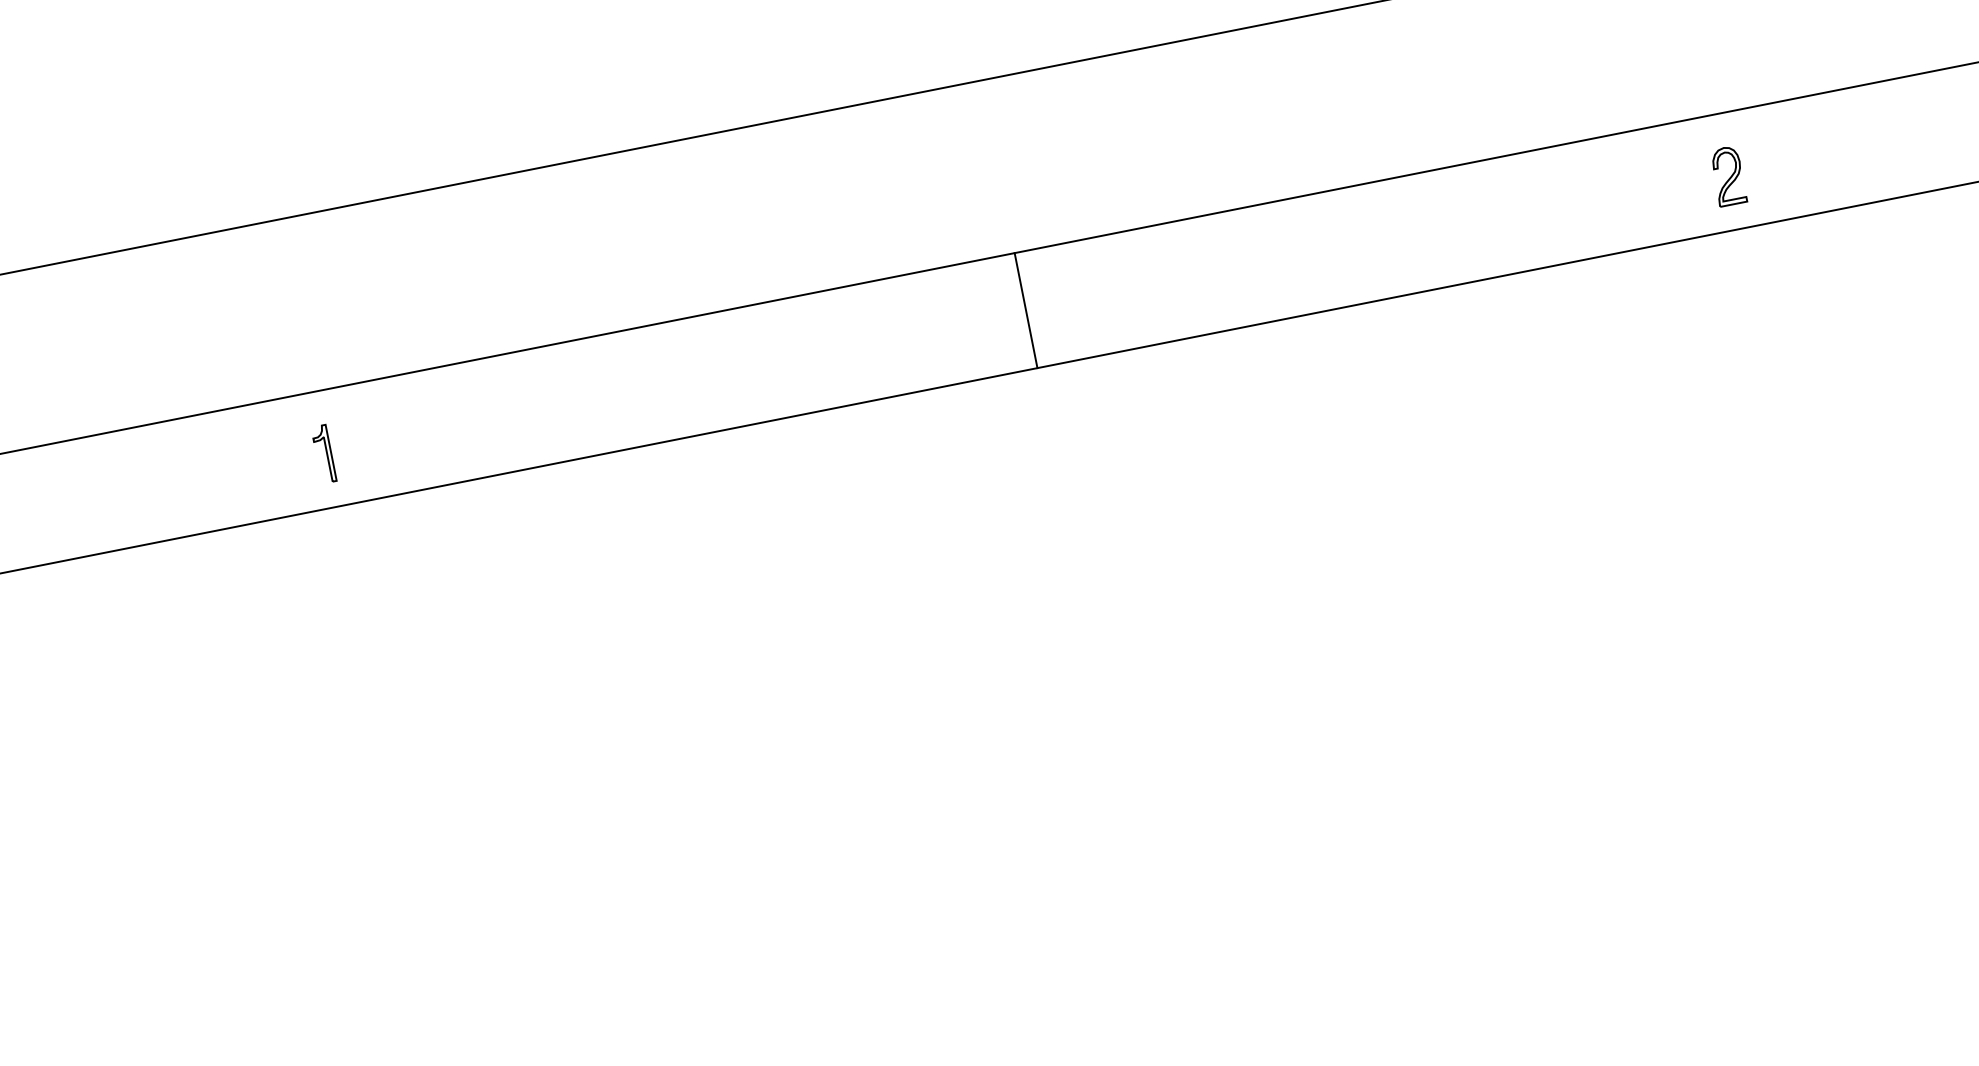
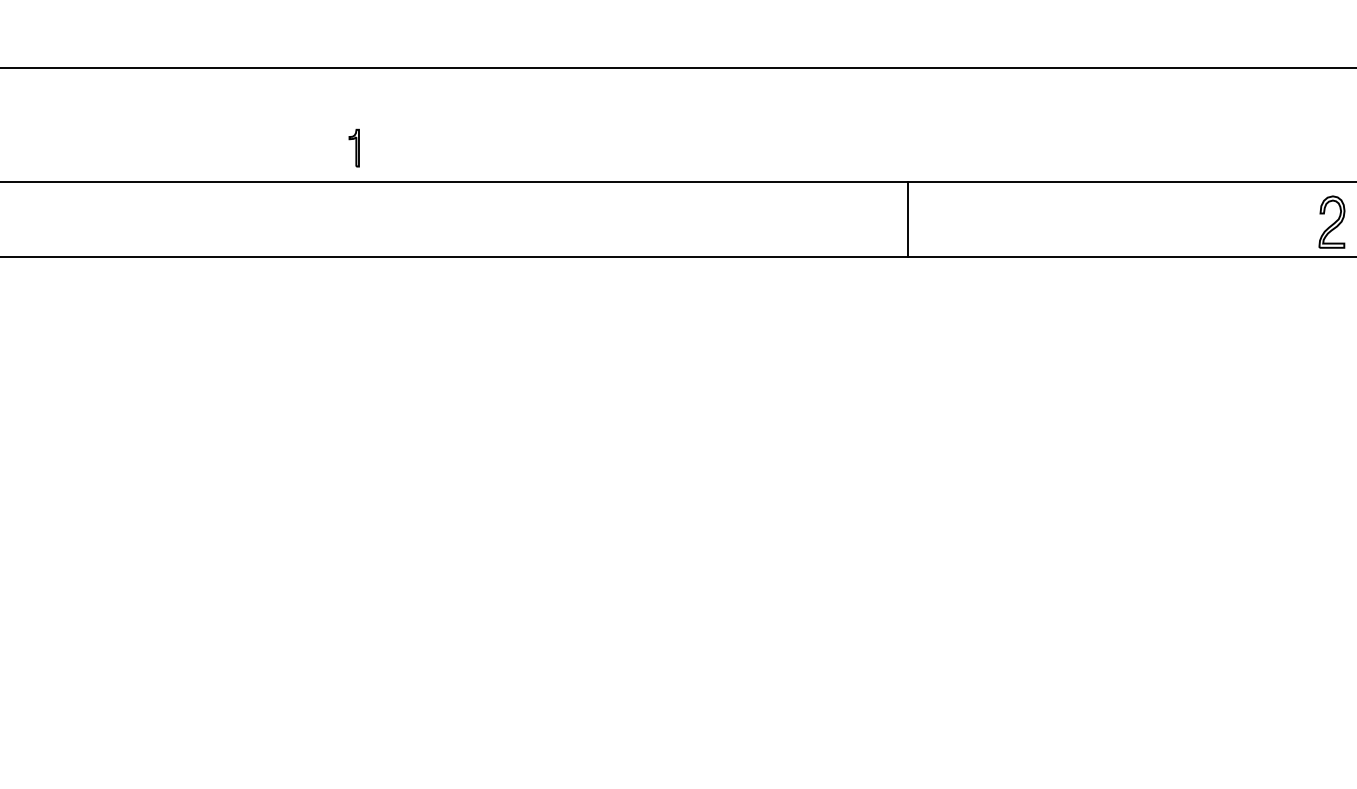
part: (1727, 176) -> (1331, 222), size x1.4
line: (1026, 309) -> (908, 218), moved
part: (322, 453) -> (353, 147), moved

